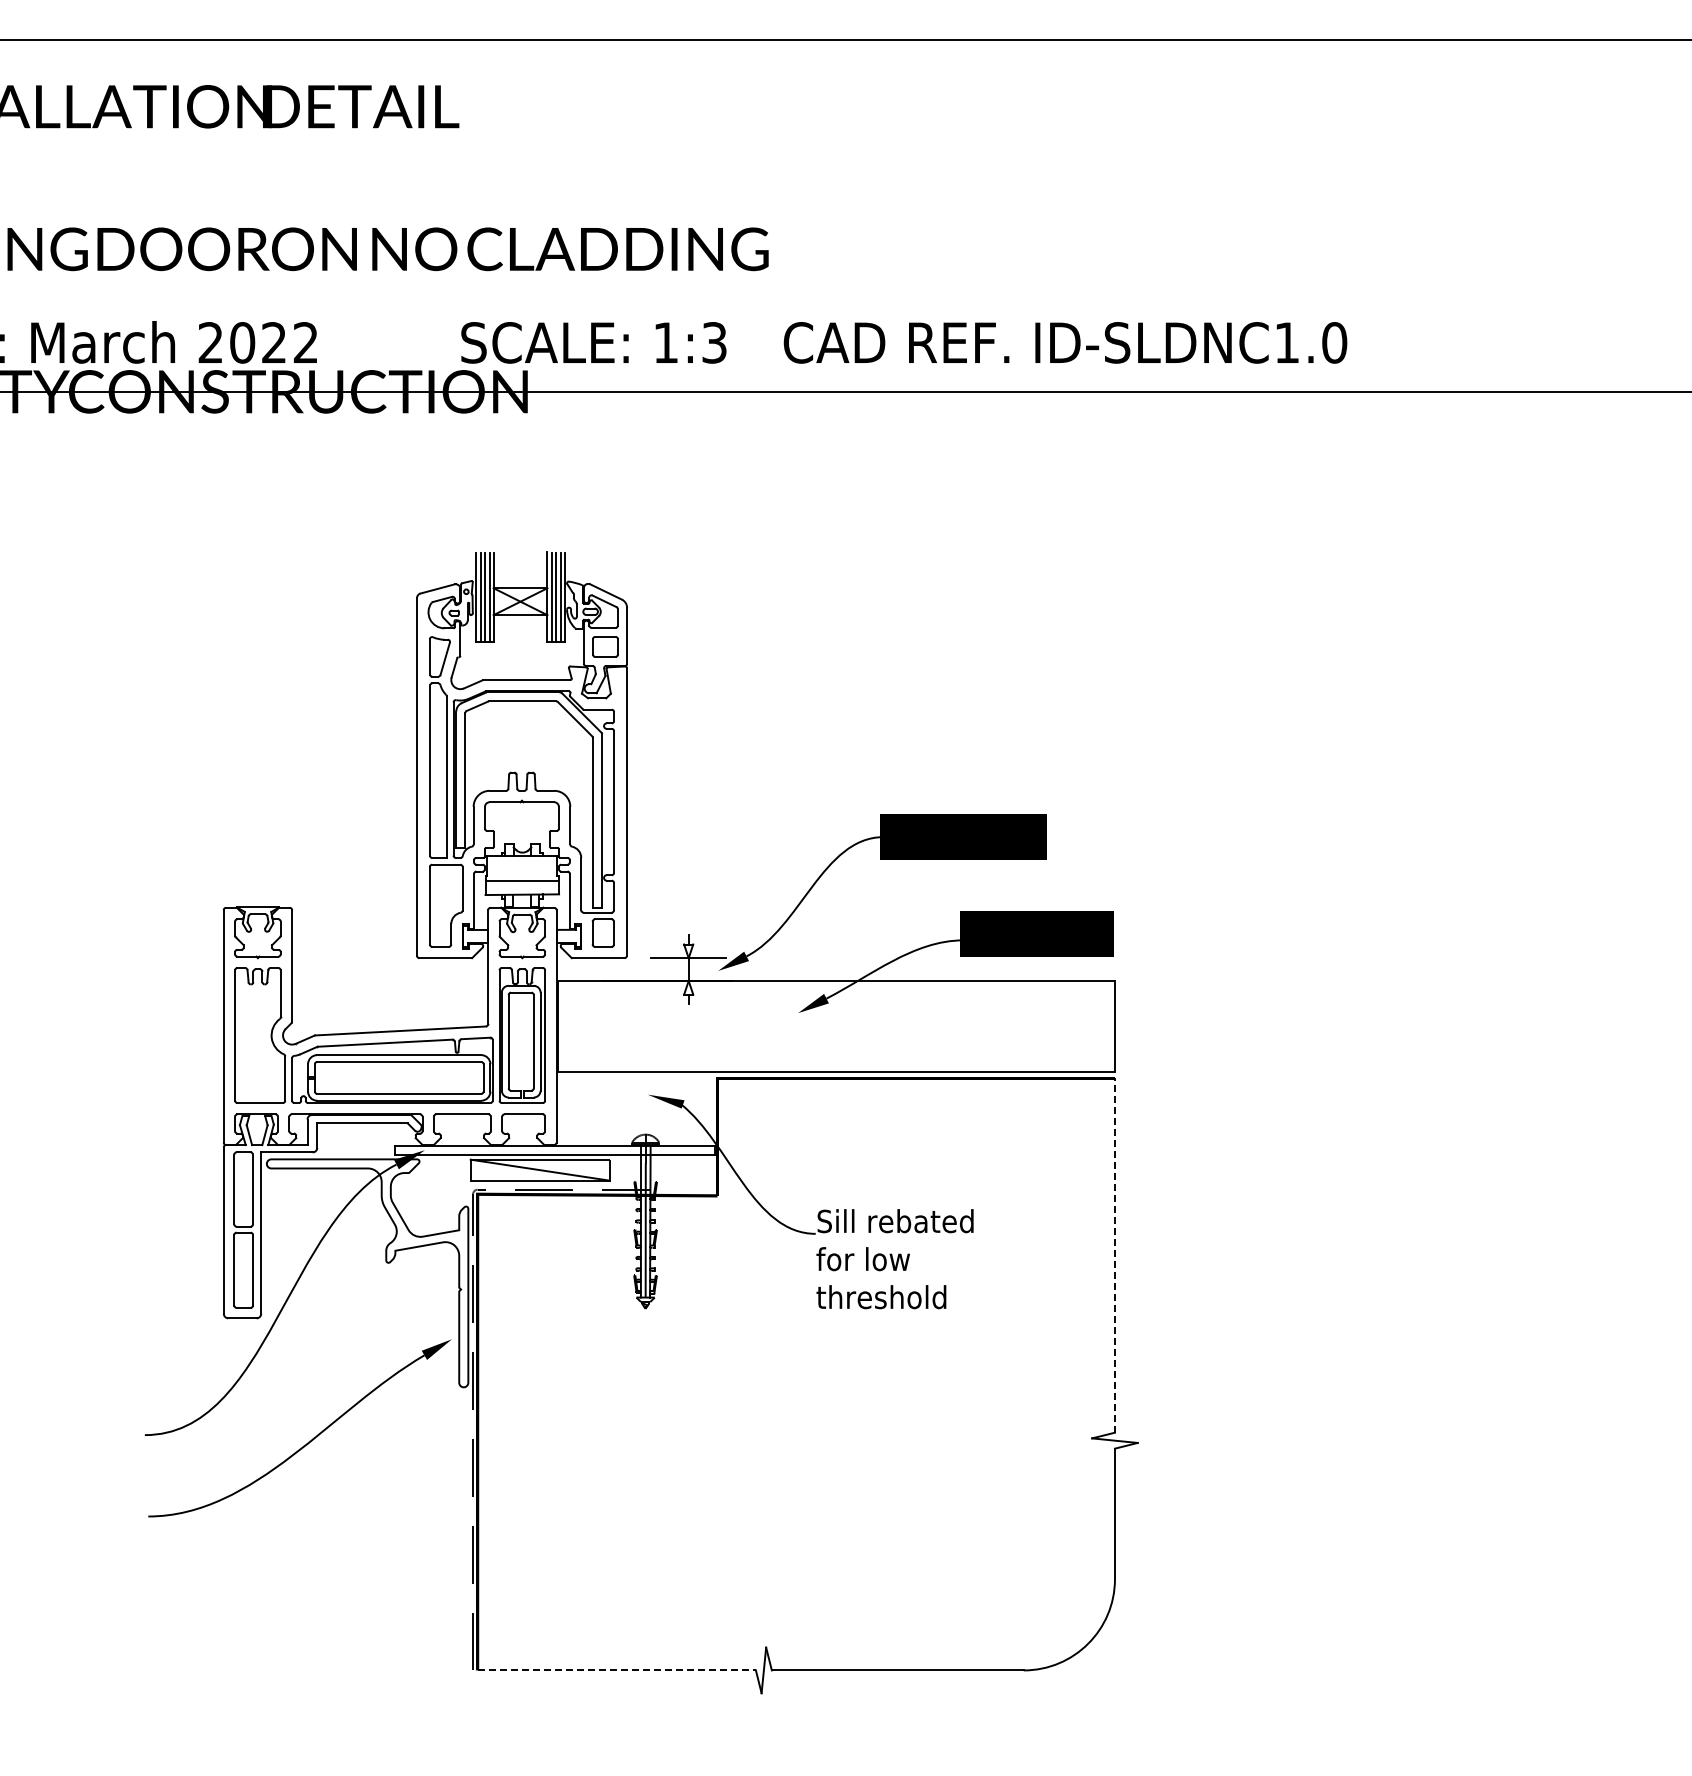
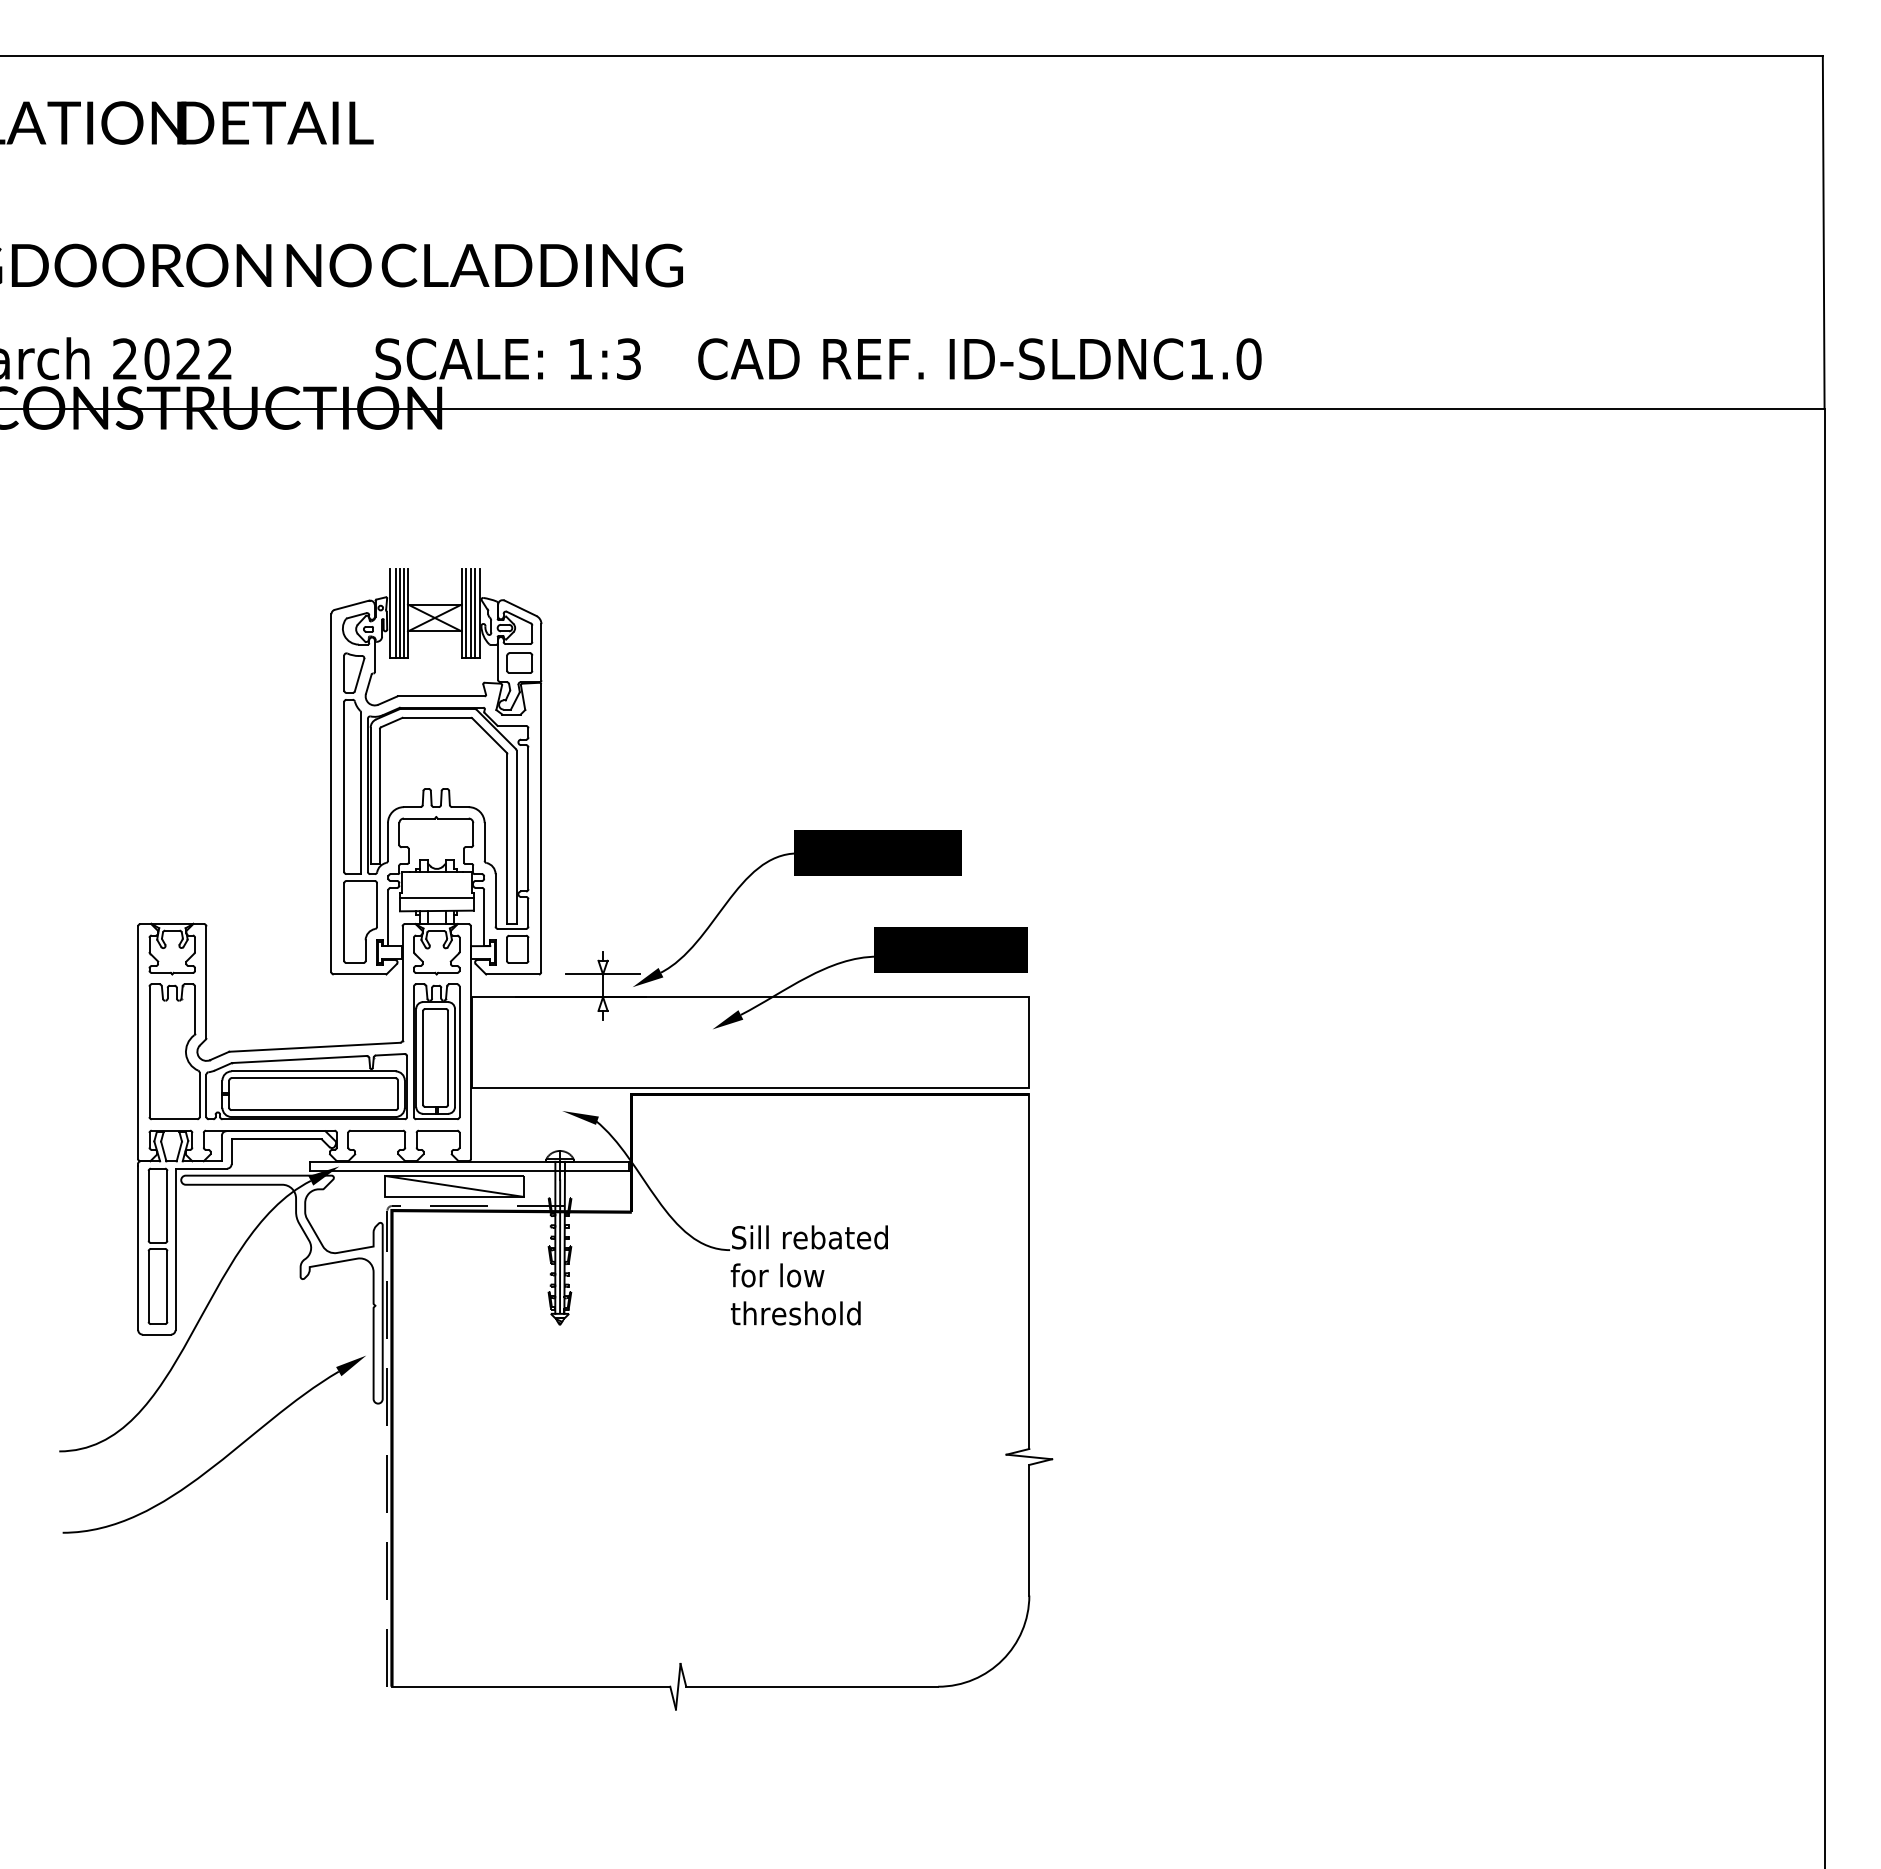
line: (1115, 1255) -> (1029, 1271), dashed -> solid
line: (617, 1670) -> (531, 1686), dashed -> solid

